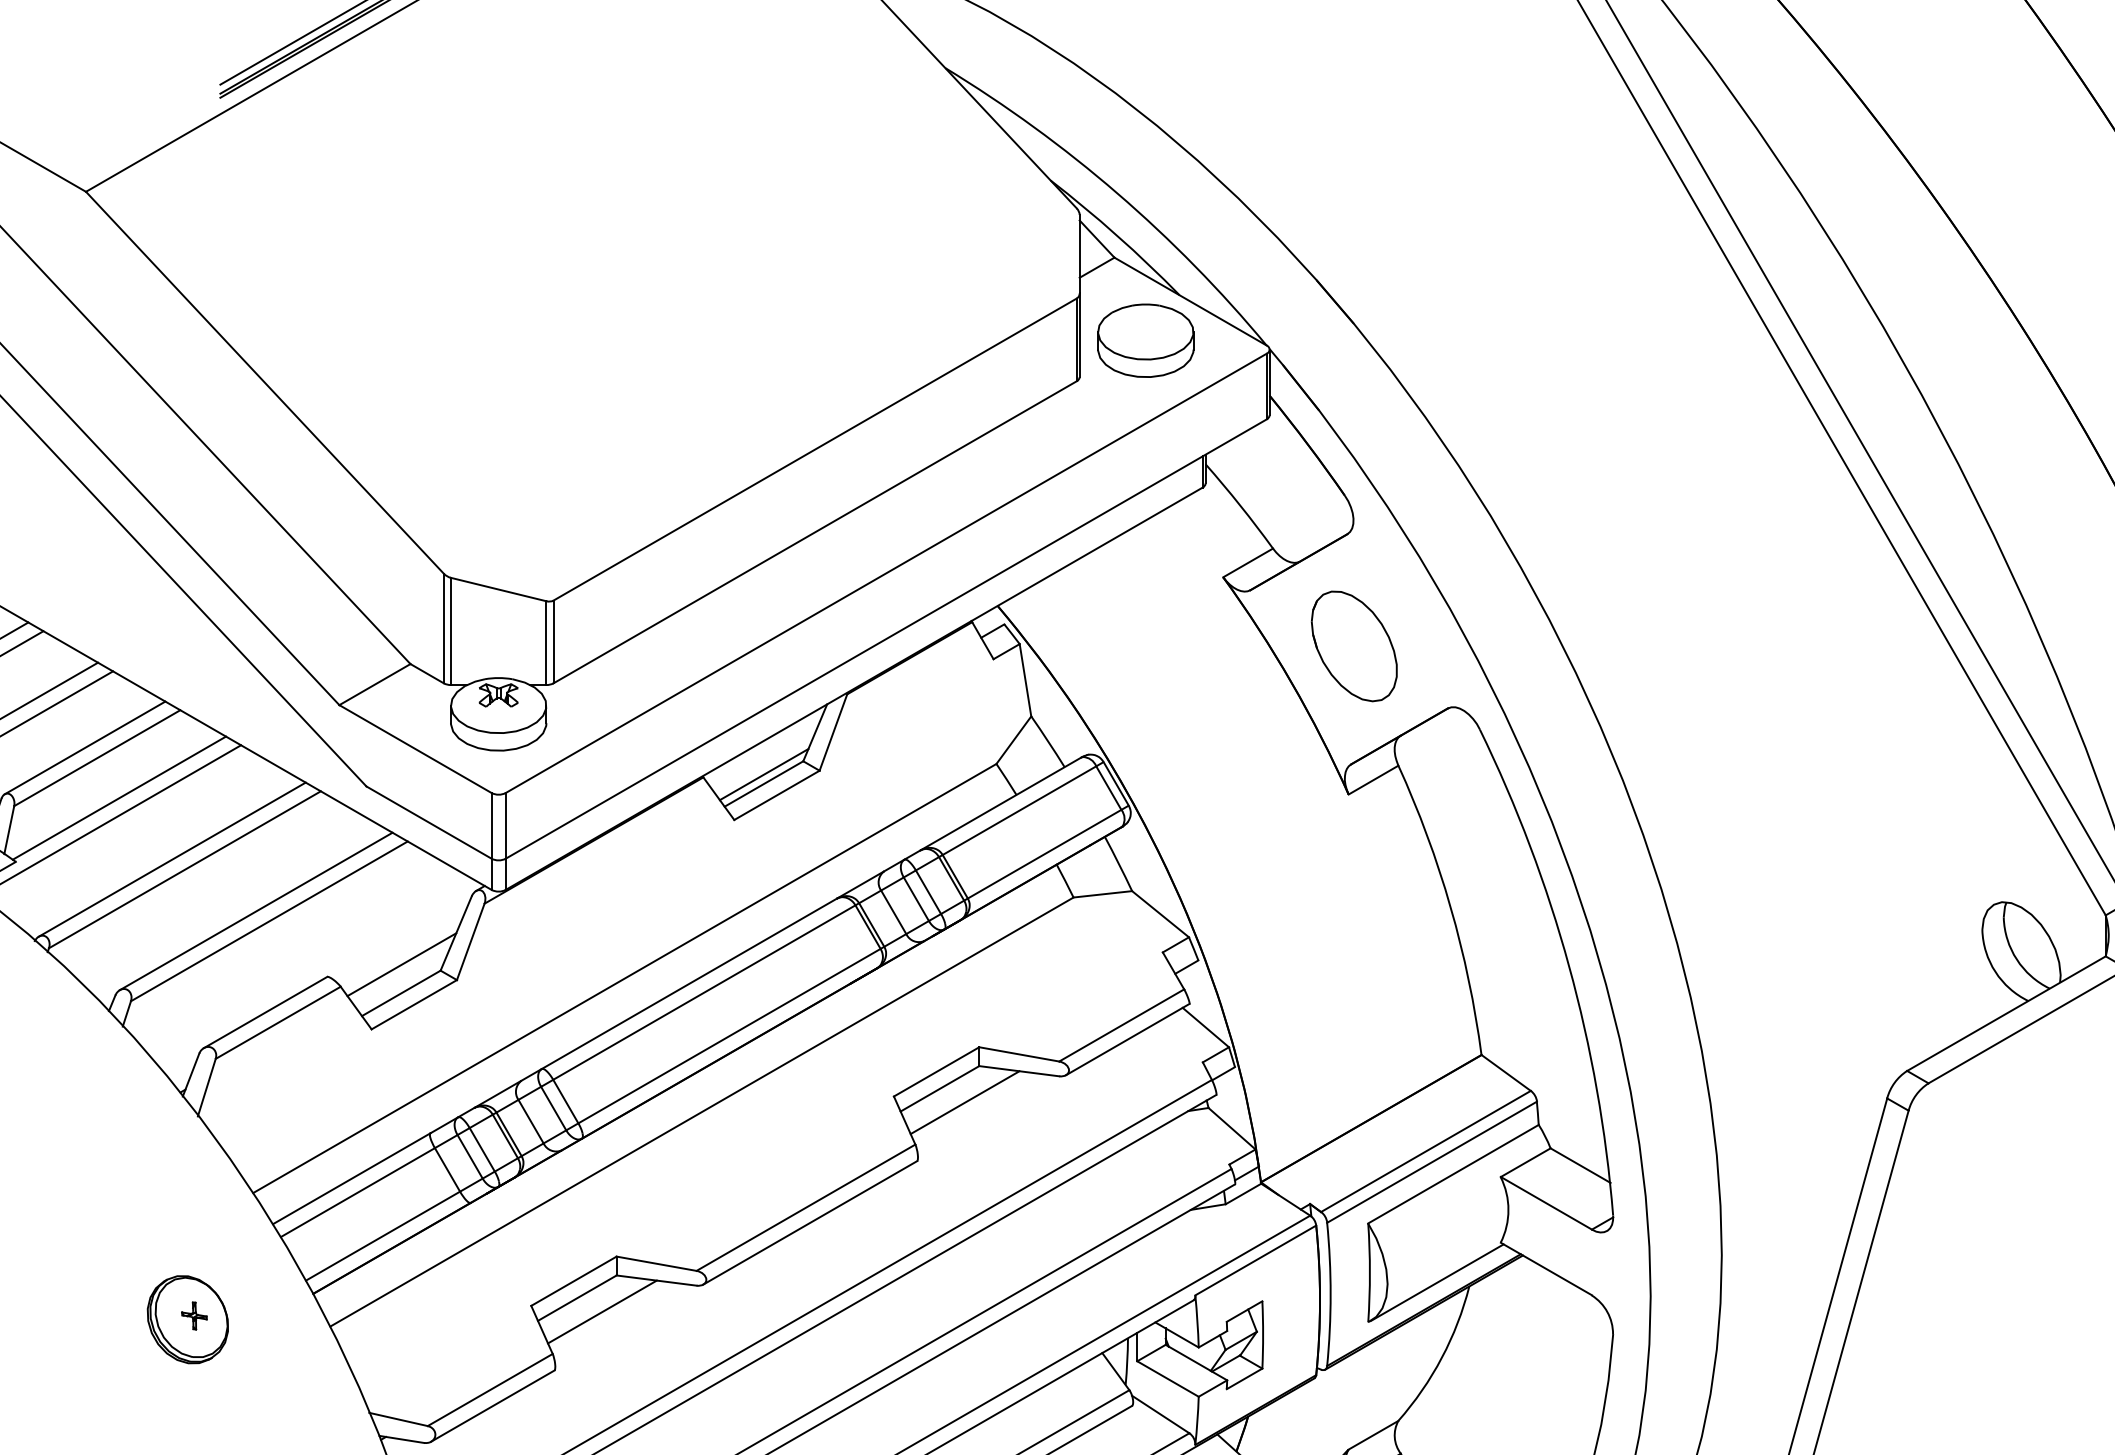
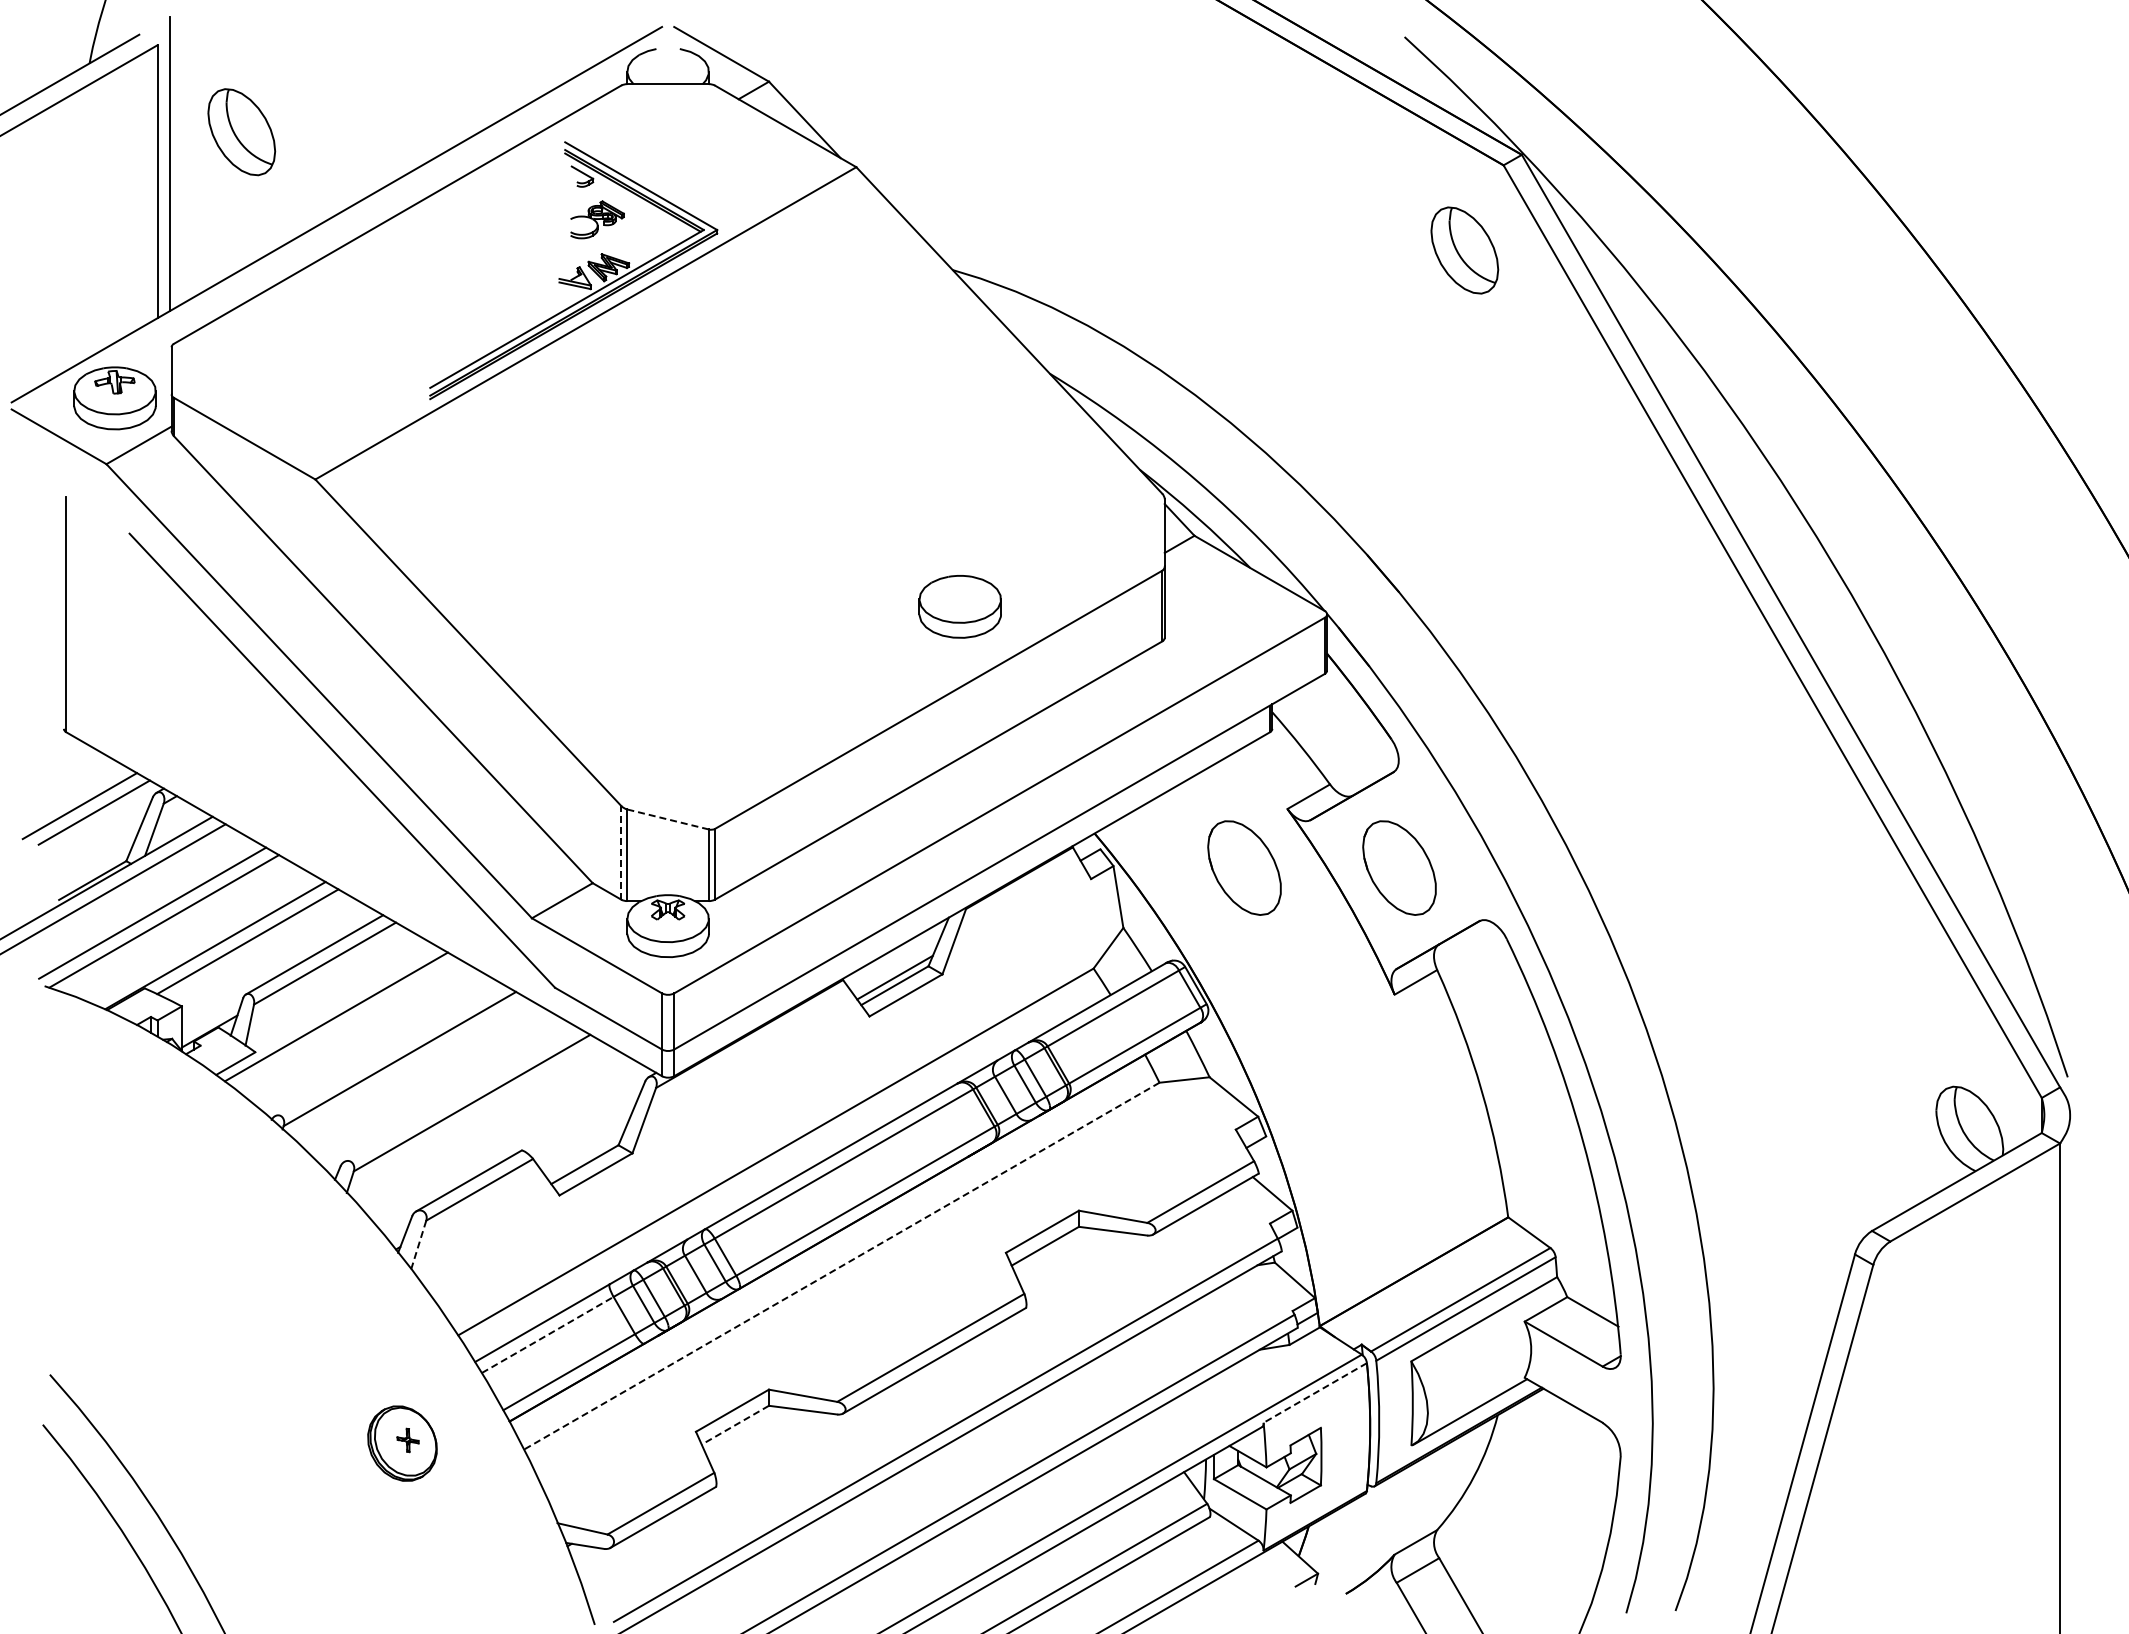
part: (1144, 340) -> (959, 606), moved
line: (497, 589) -> (667, 819), solid -> dashed
line: (444, 628) -> (621, 852), solid -> dashed
part: (1172, 645) -> (1244, 867), added
line: (118, 797) -> (343, 997), removed
line: (172, 859) -> (389, 1050), removed
line: (255, 911) -> (460, 1094), removed
line: (400, 965) -> (584, 1140), removed
line: (206, 1087) -> (418, 1245), solid -> dashed
line: (964, 1101) -> (1066, 1257), removed
line: (701, 1112) -> (841, 1266), solid -> dashed
line: (357, 1192) -> (547, 1334), solid -> dashed
line: (1256, 1259) -> (1315, 1392), solid -> dashed
line: (577, 1298) -> (735, 1425), solid -> dashed
line: (602, 1311) -> (756, 1436), removed

